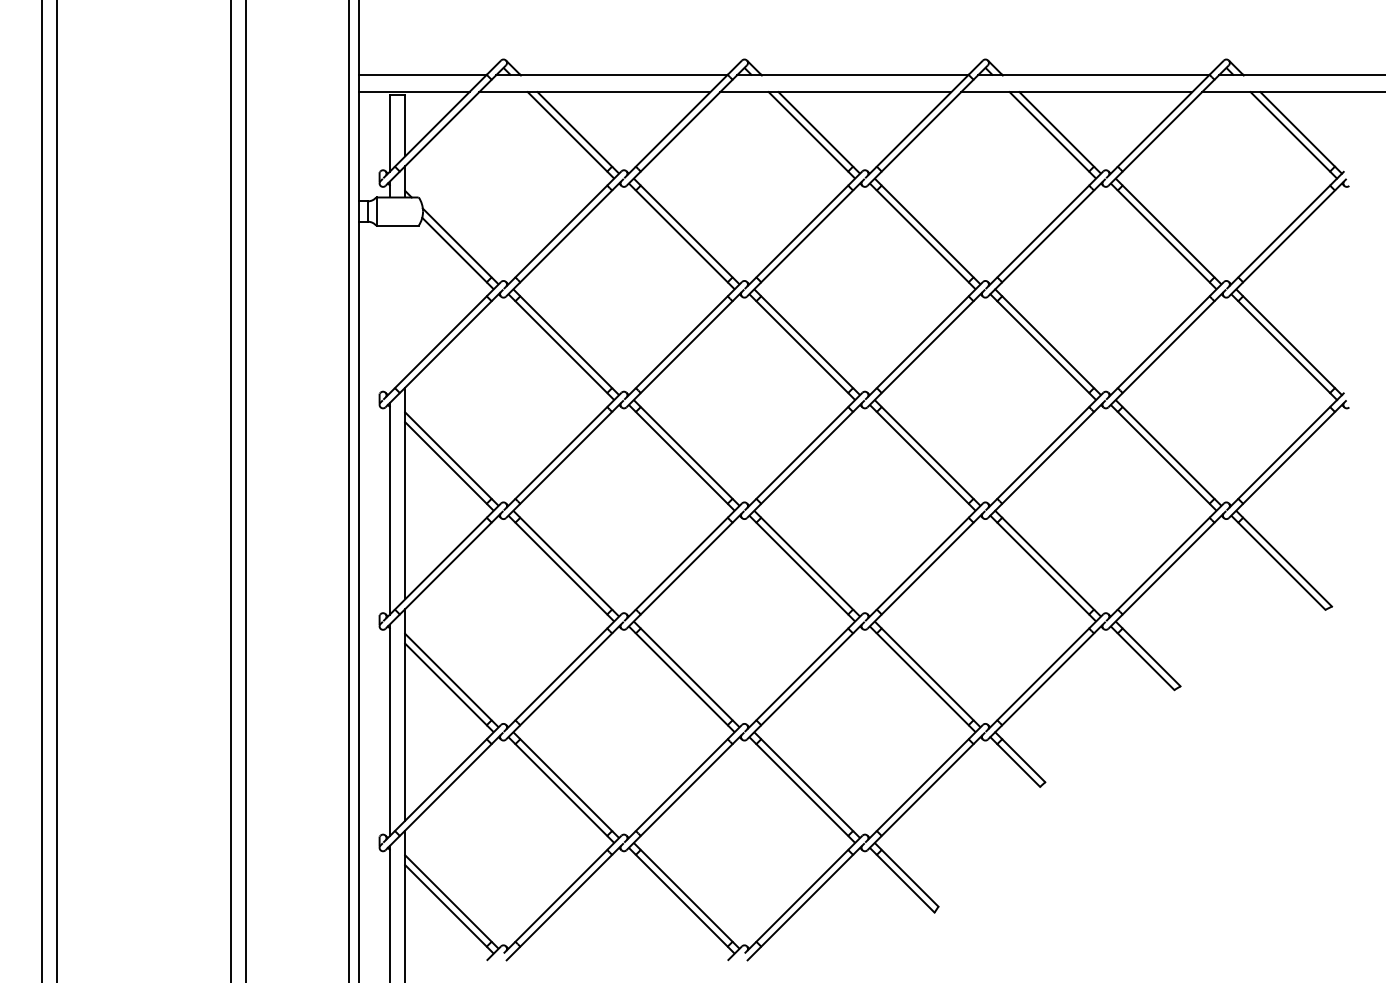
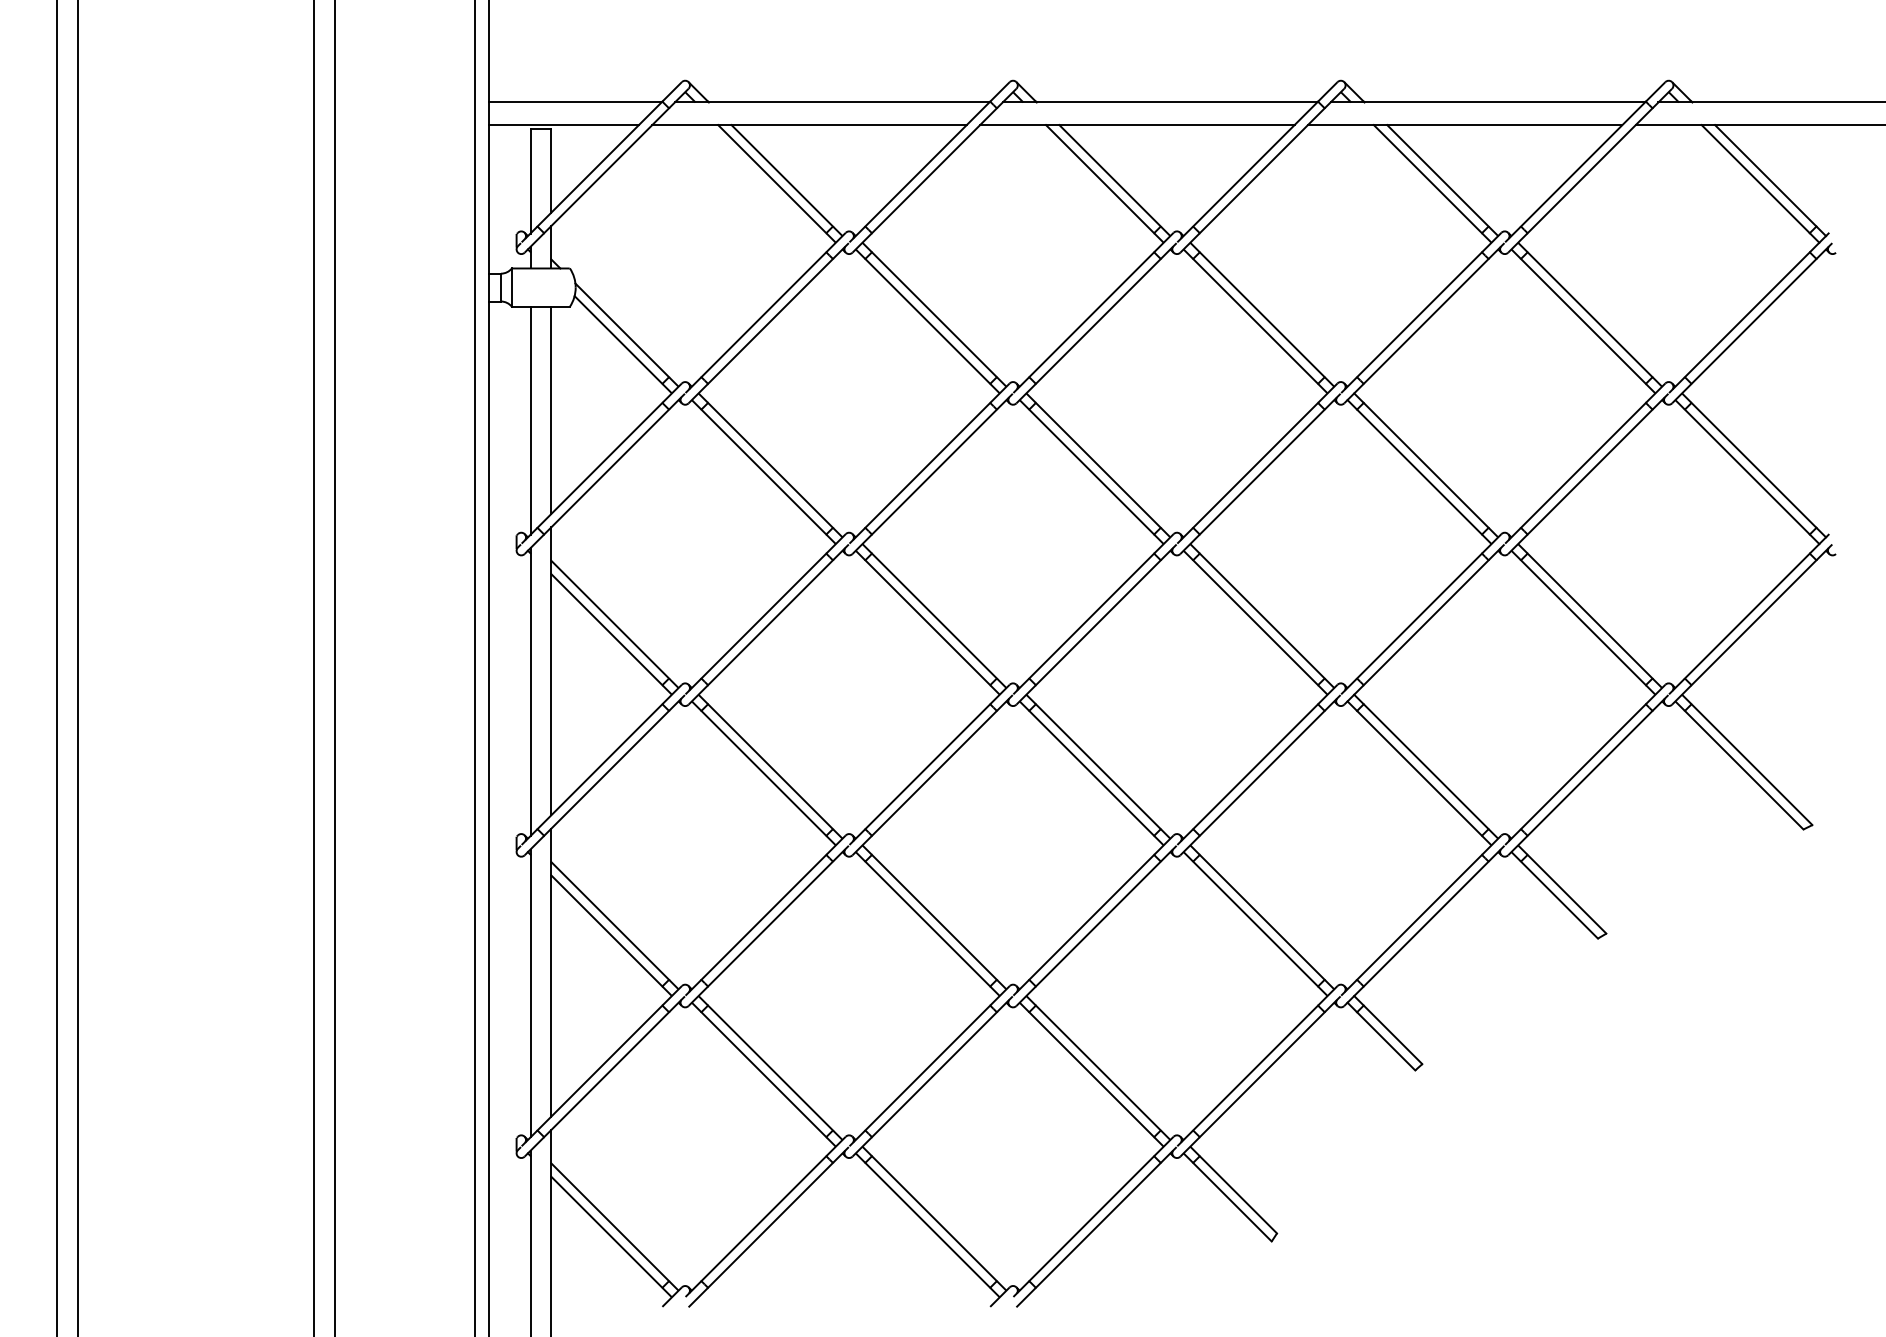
line: (405, 301) -> (551, 409), added
line: (389, 309) -> (530, 420), added

